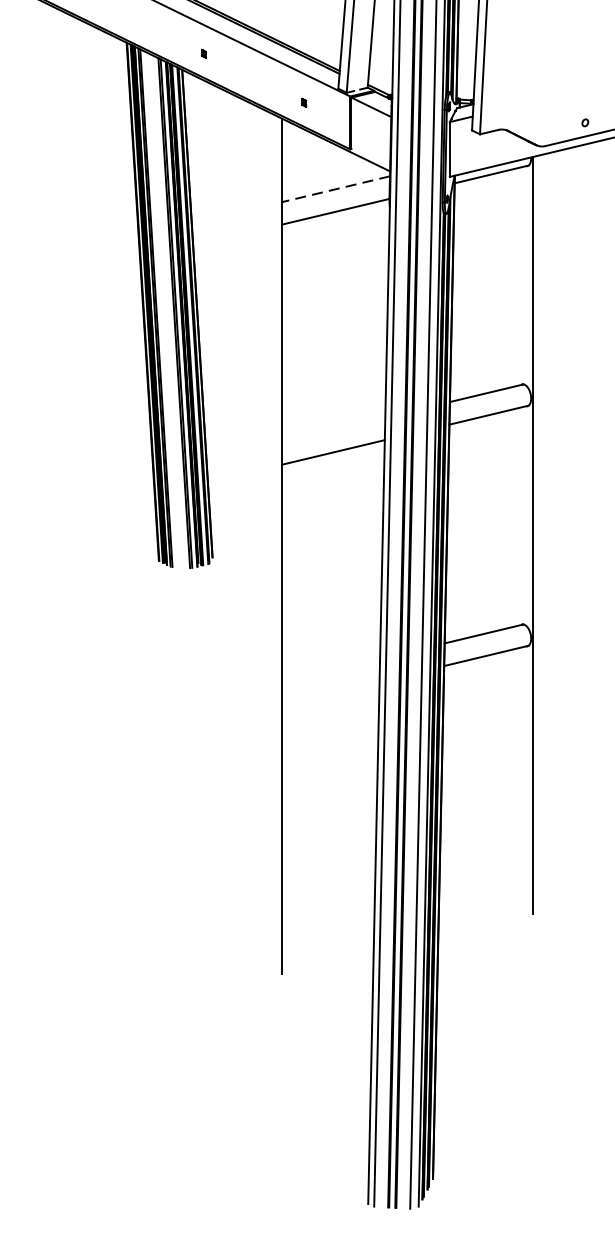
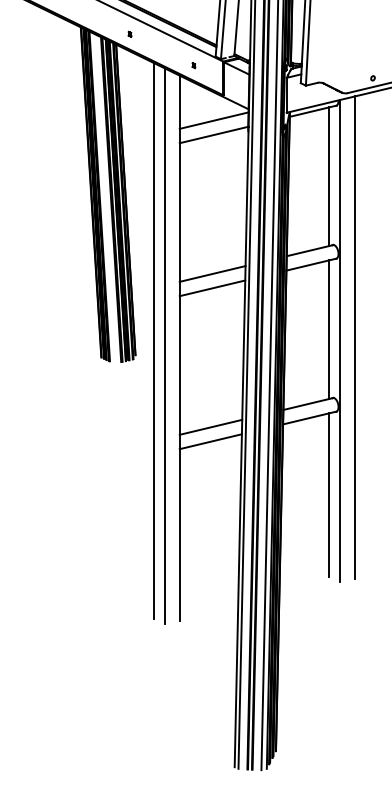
line: (334, 189) -> (213, 120), dashed -> solid
line: (517, 276) -> (329, 176), added
line: (333, 429) -> (212, 273), added
line: (517, 517) -> (329, 329), added
line: (557, 529) -> (355, 337), added
line: (240, 534) -> (153, 340), added
line: (258, 543) -> (164, 346), added
line: (330, 669) -> (210, 426), added
line: (330, 692) -> (210, 441), added
line: (517, 777) -> (329, 495), added

